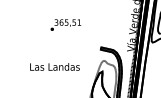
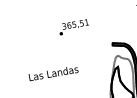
text: (54, 66) -> (53, 72), moved

